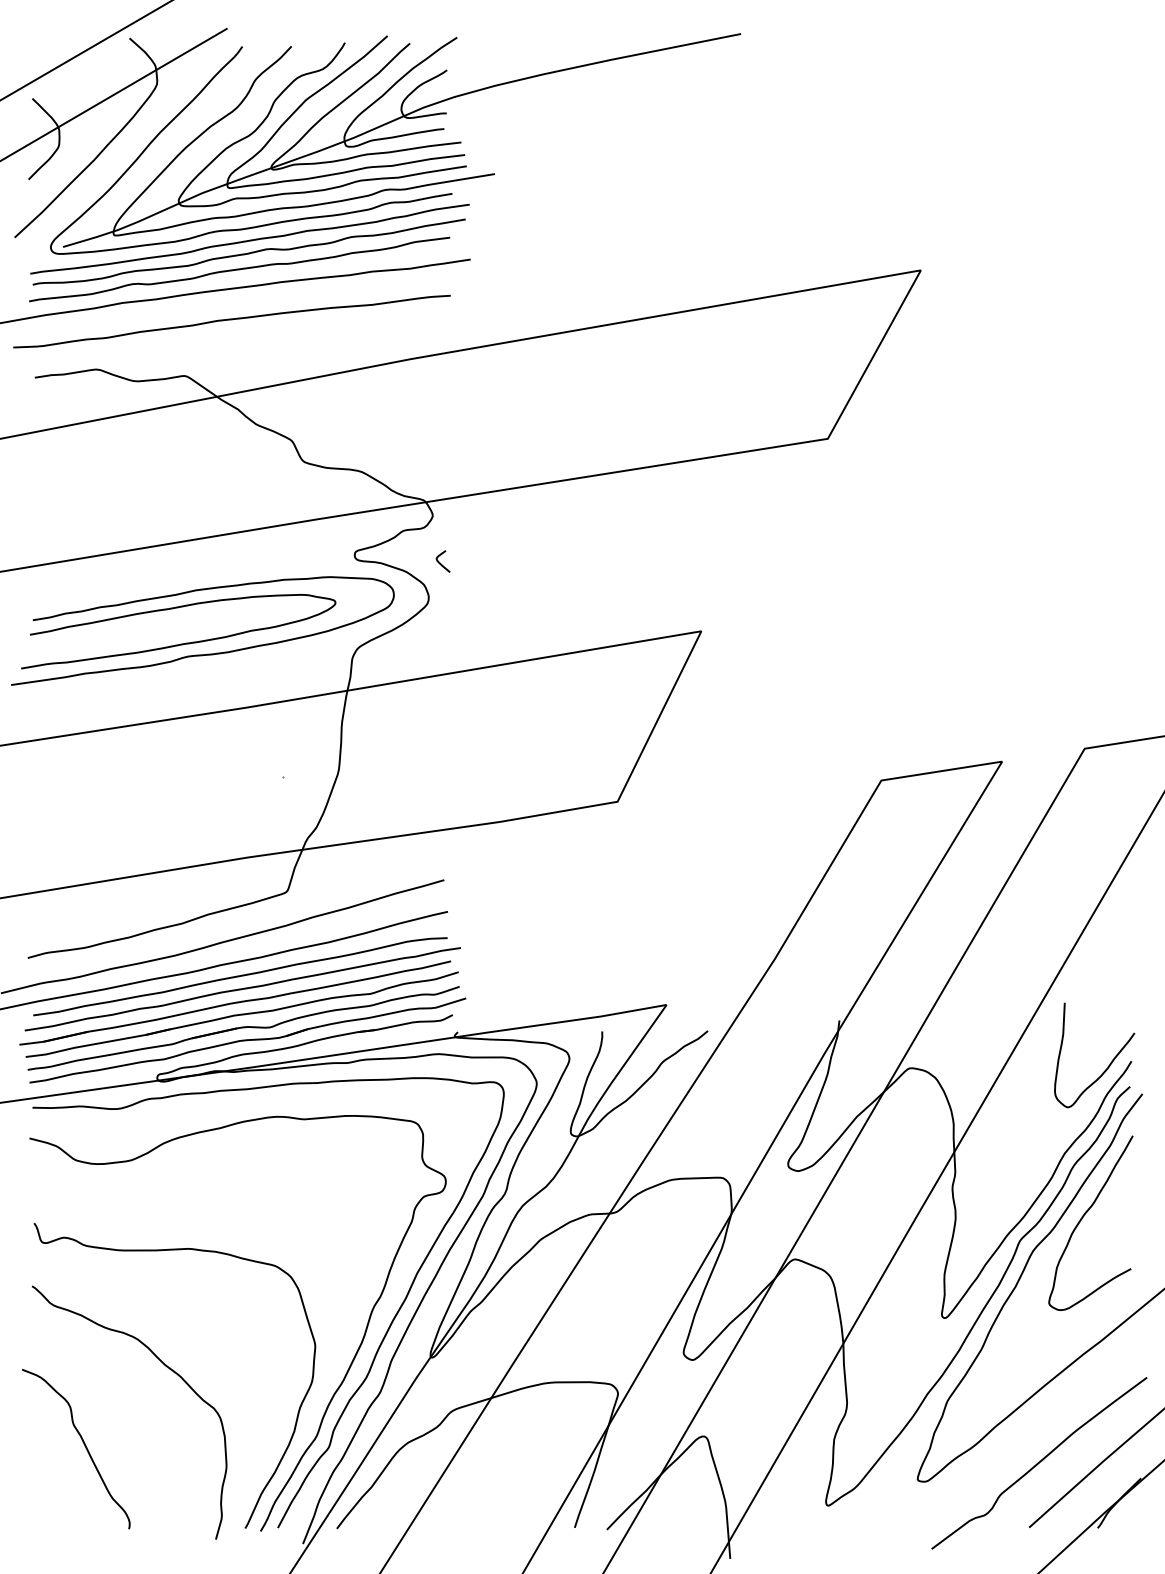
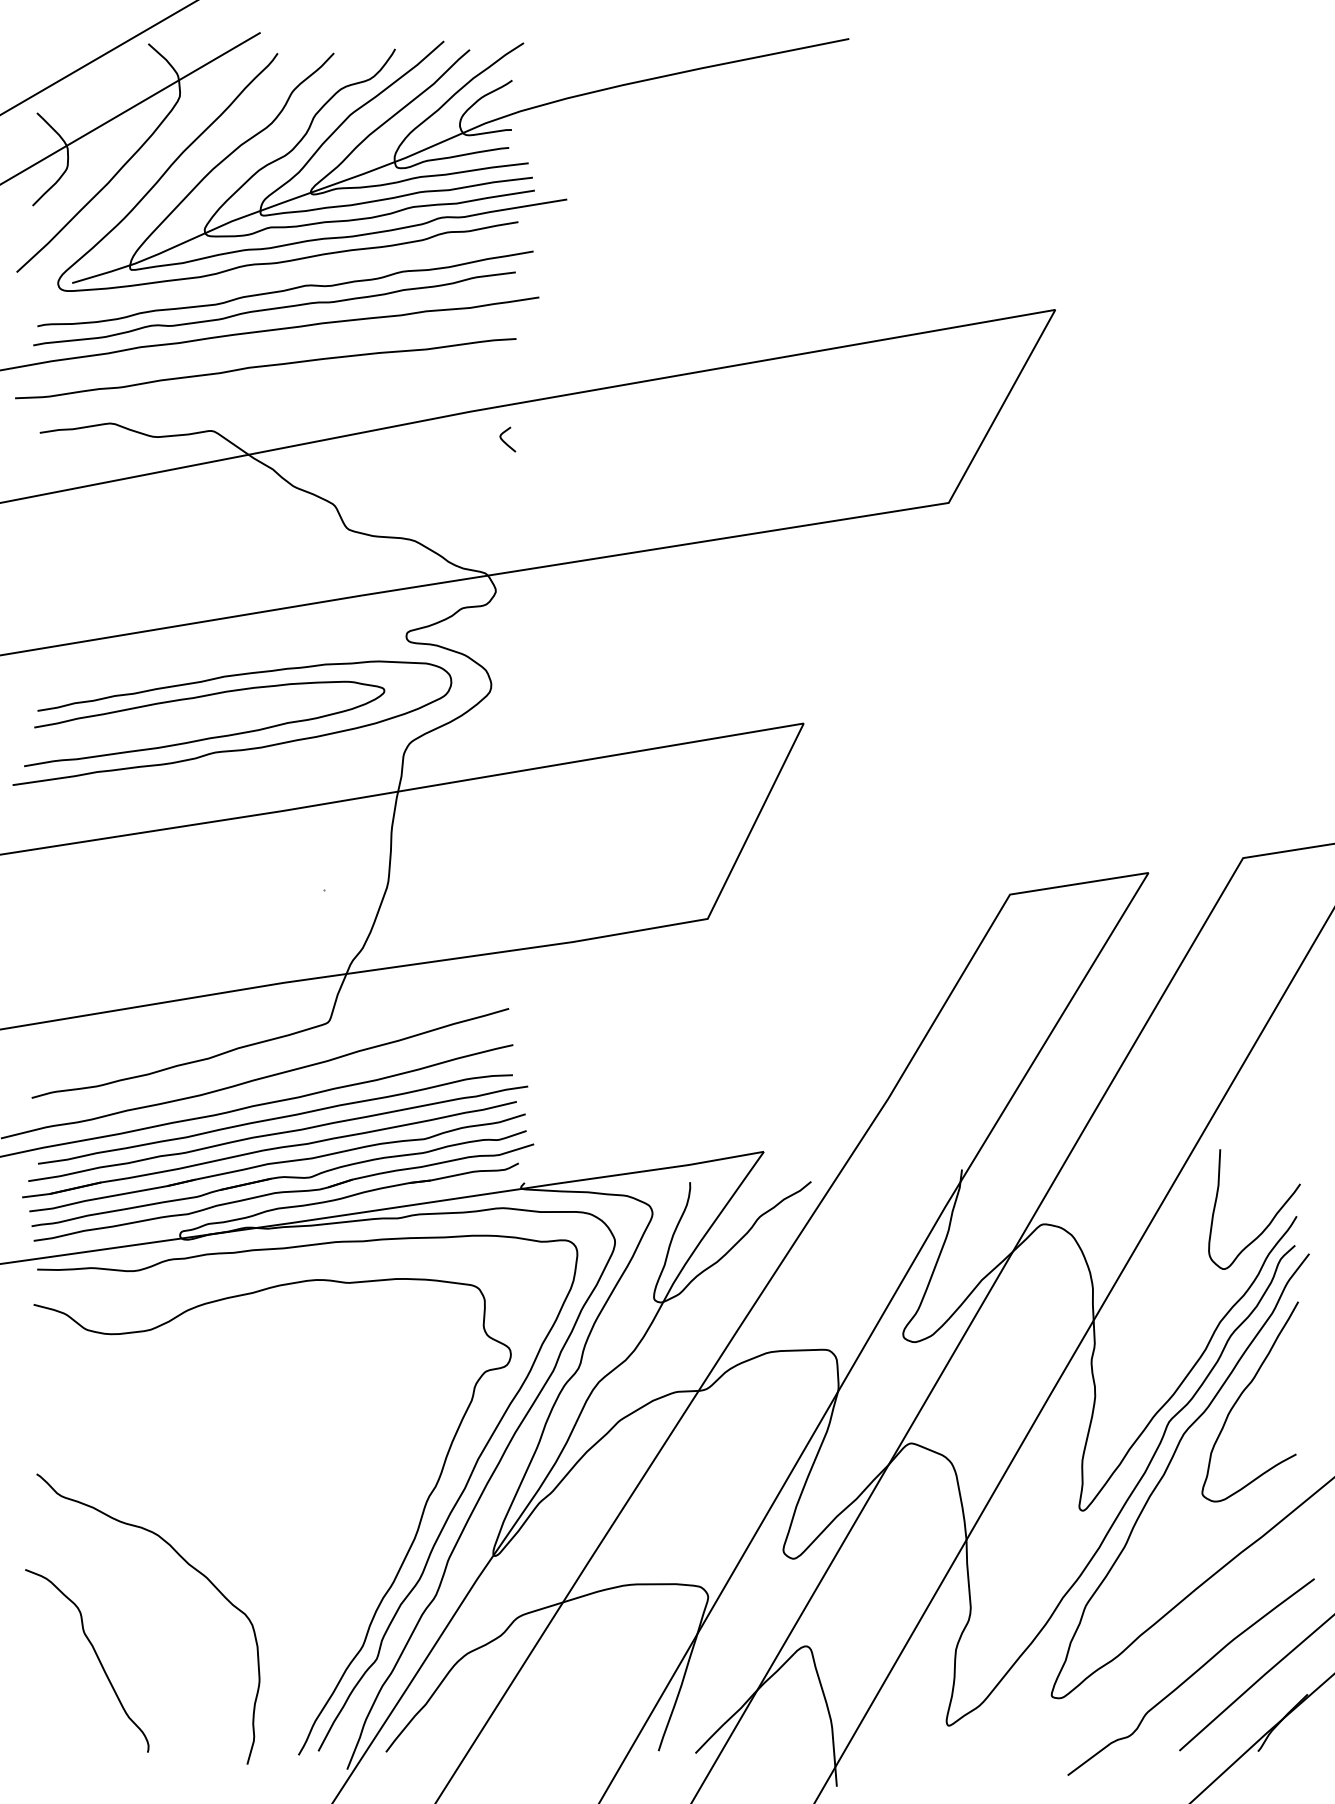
curve: (250, 239) -> (286, 274), removed
curve: (441, 563) -> (505, 441), moved
curve: (173, 1250) -> (198, 1433), removed

